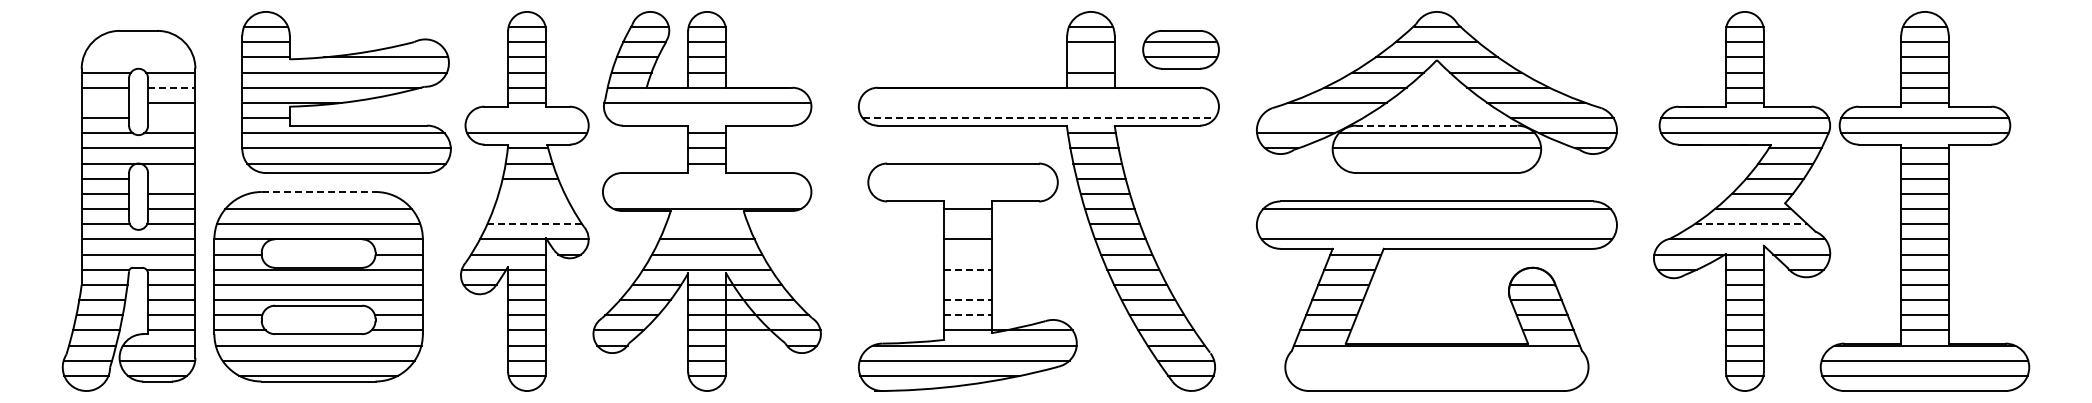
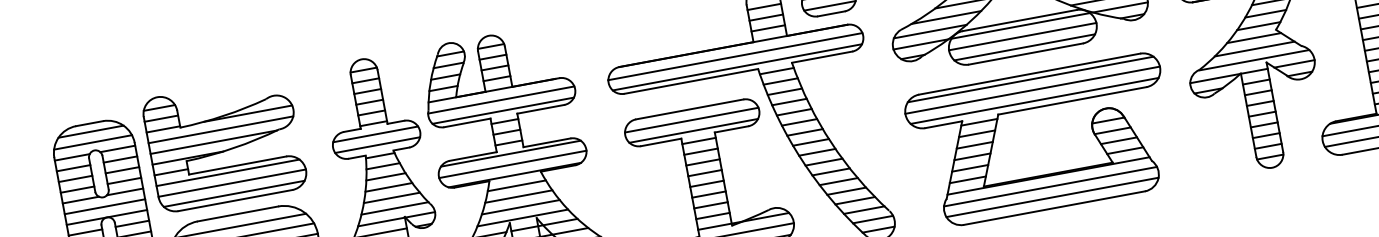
line: (138, 42) -> (91, 131), added
line: (138, 57) -> (93, 142), added
line: (1090, 57) -> (765, 17), added
line: (171, 87) -> (120, 159), dashed -> solid
part: (346, 92) -> (224, 143), moved
line: (105, 102) -> (75, 178), added
line: (1038, 102) -> (735, 56), added
line: (171, 118) -> (124, 181), added
line: (527, 118) -> (375, 134), added
line: (707, 118) -> (503, 111), added
line: (1039, 118) -> (737, 67), dashed -> solid
line: (1311, 118) -> (930, 31), added
line: (1436, 125) -> (1019, 20), dashed -> solid
line: (1436, 163) -> (1024, 47), added
line: (171, 178) -> (132, 223), added
line: (707, 178) -> (511, 153), added
line: (962, 178) -> (691, 120), added
line: (318, 191) -> (237, 213), dashed -> solid
line: (531, 193) -> (388, 187), added
line: (707, 193) -> (513, 164), added
line: (963, 193) -> (693, 130), added
line: (532, 209) -> (391, 198), added
line: (535, 224) -> (395, 208), dashed -> solid
line: (707, 224) -> (517, 185), added
line: (967, 224) -> (700, 151), added
line: (1436, 224) -> (1032, 90), added
line: (1751, 224) -> (1255, 49), dashed -> solid
line: (967, 254) -> (704, 173), added
line: (967, 269) -> (706, 183), dashed -> solid
line: (967, 284) -> (708, 194), added
line: (967, 300) -> (710, 205), dashed -> solid
line: (967, 315) -> (712, 216), dashed -> solid
line: (1436, 360) -> (1050, 186), added
line: (1436, 375) -> (1052, 197), added

